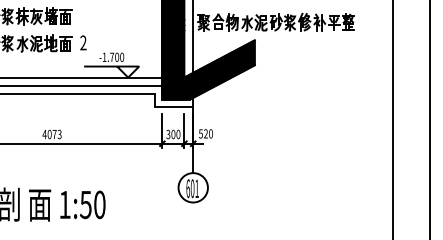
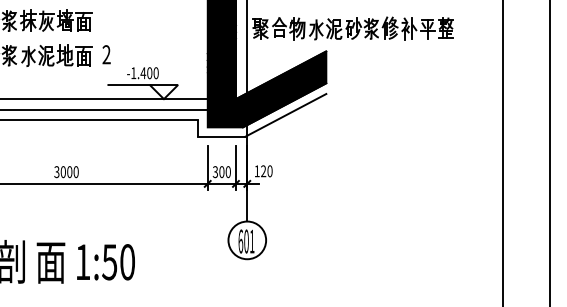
text: (112, 57) -> (143, 73), -1.700 -> -1.400
line: (223, 90) -> (285, 115), added
text: (52, 134) -> (66, 172), 4073 -> 3000
text: (200, 134) -> (256, 171), 520 -> 120

